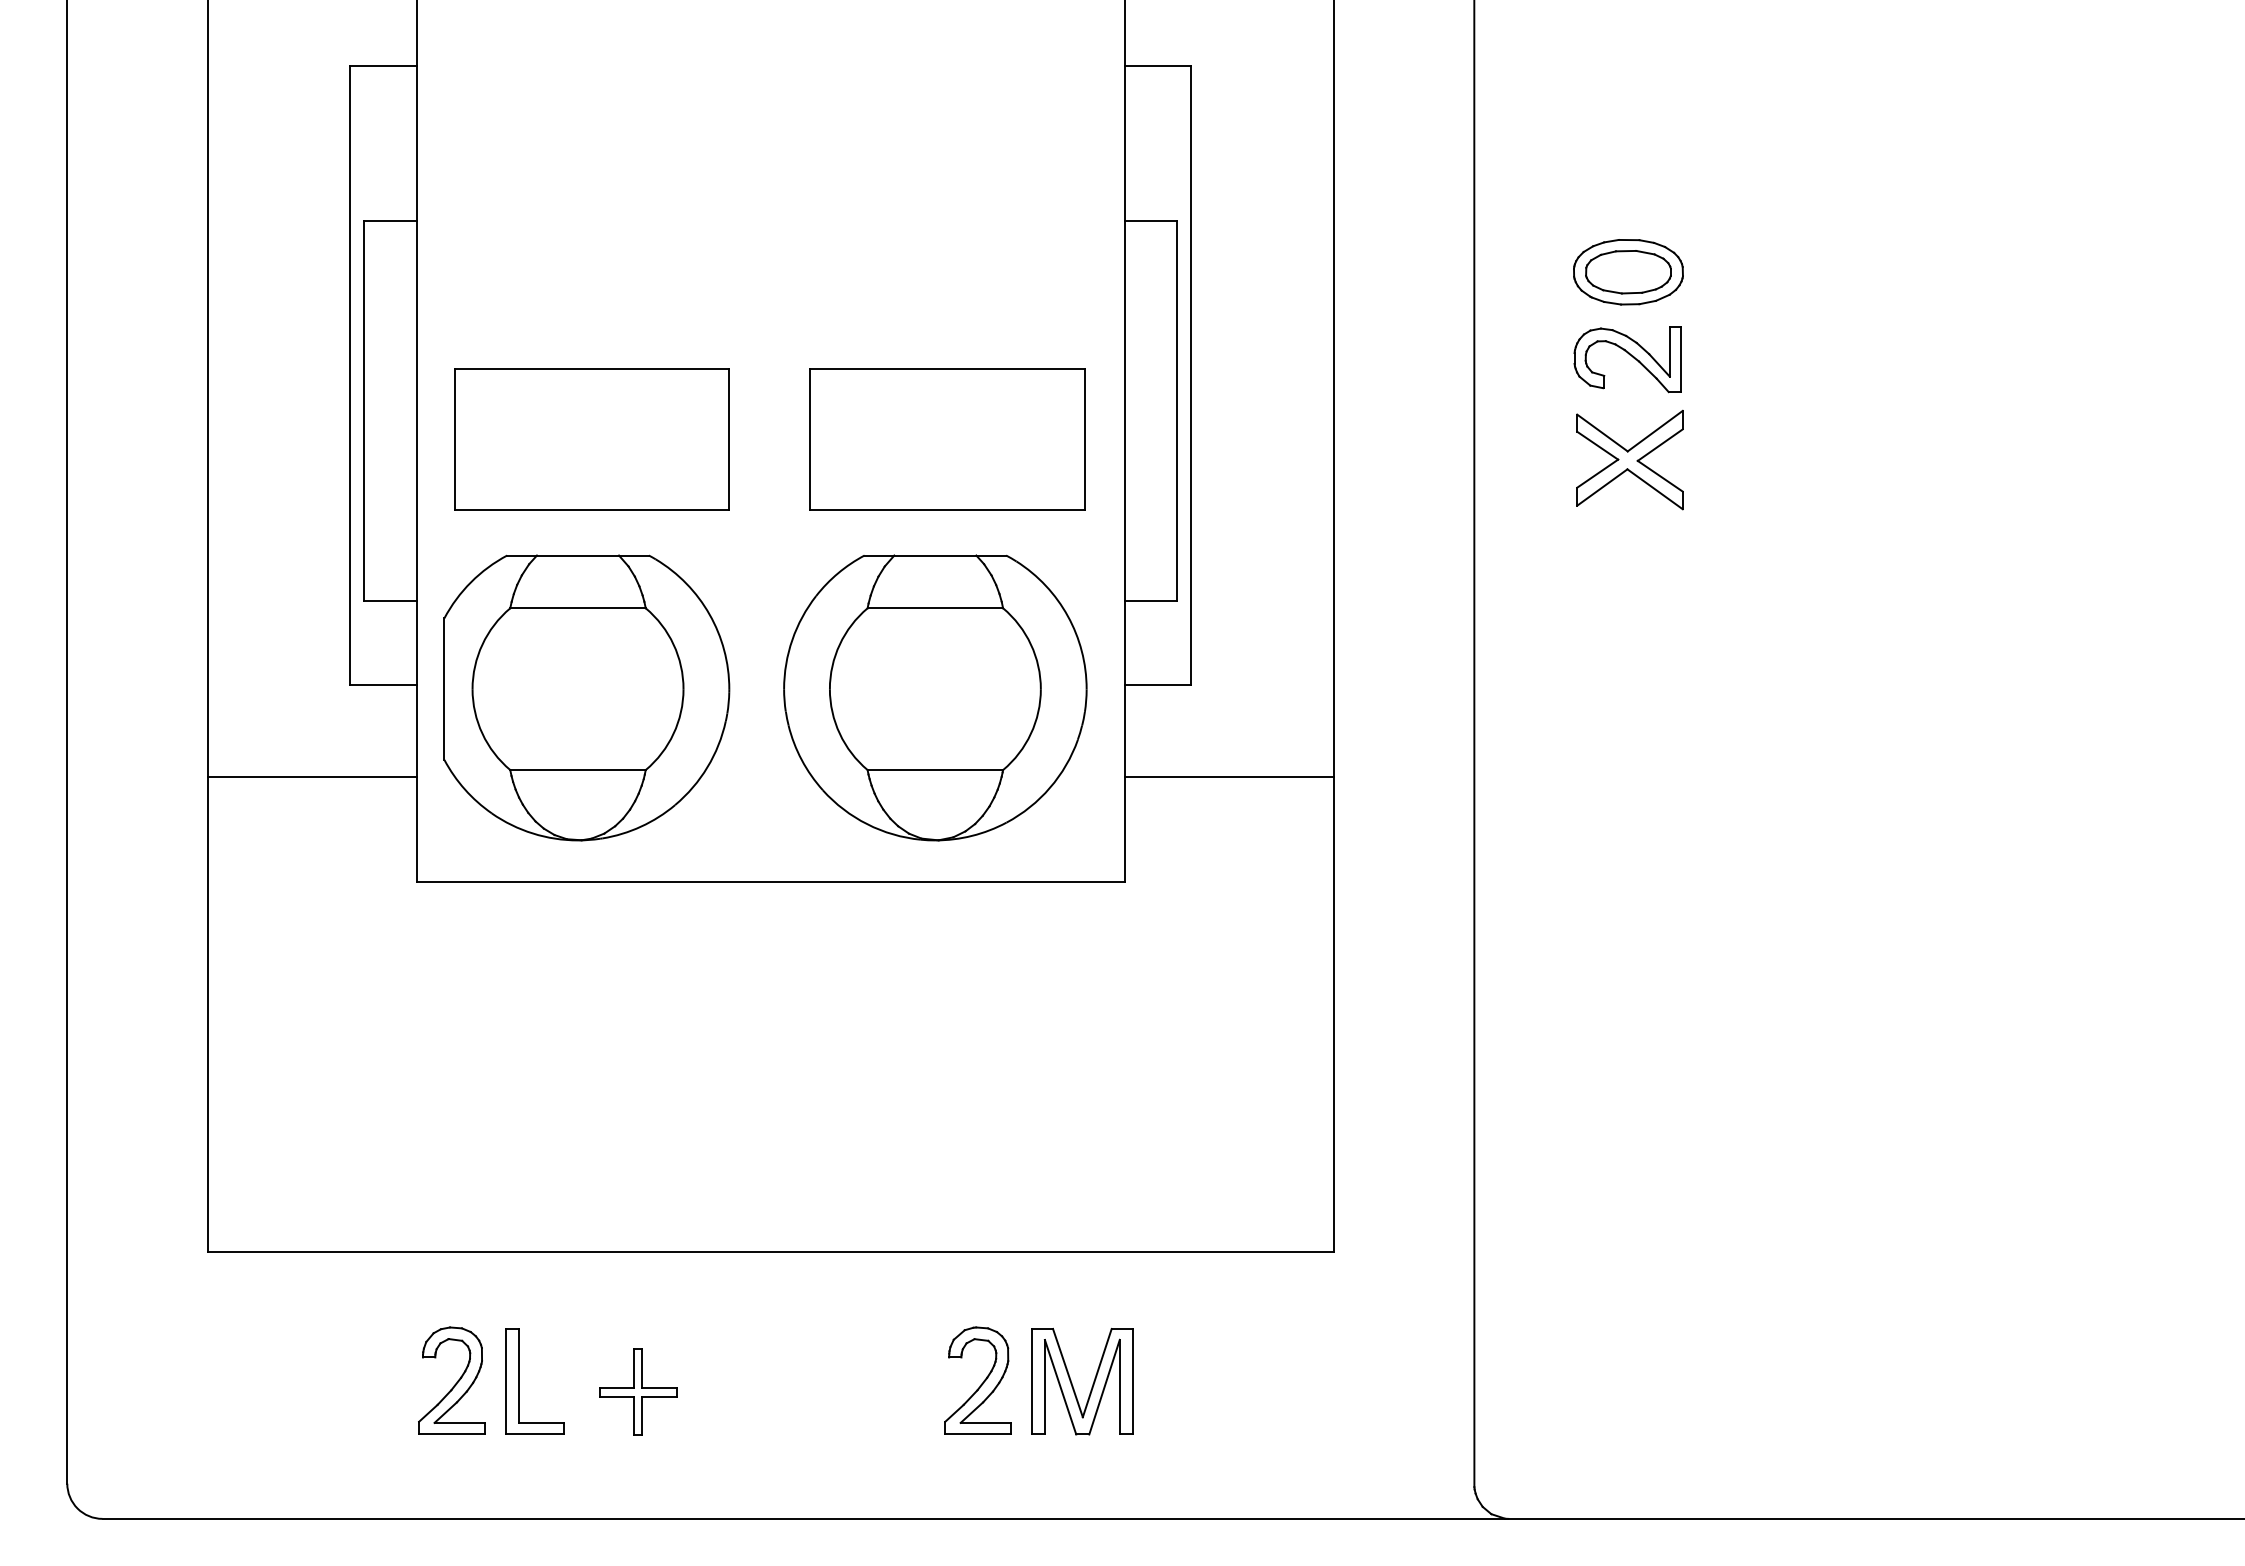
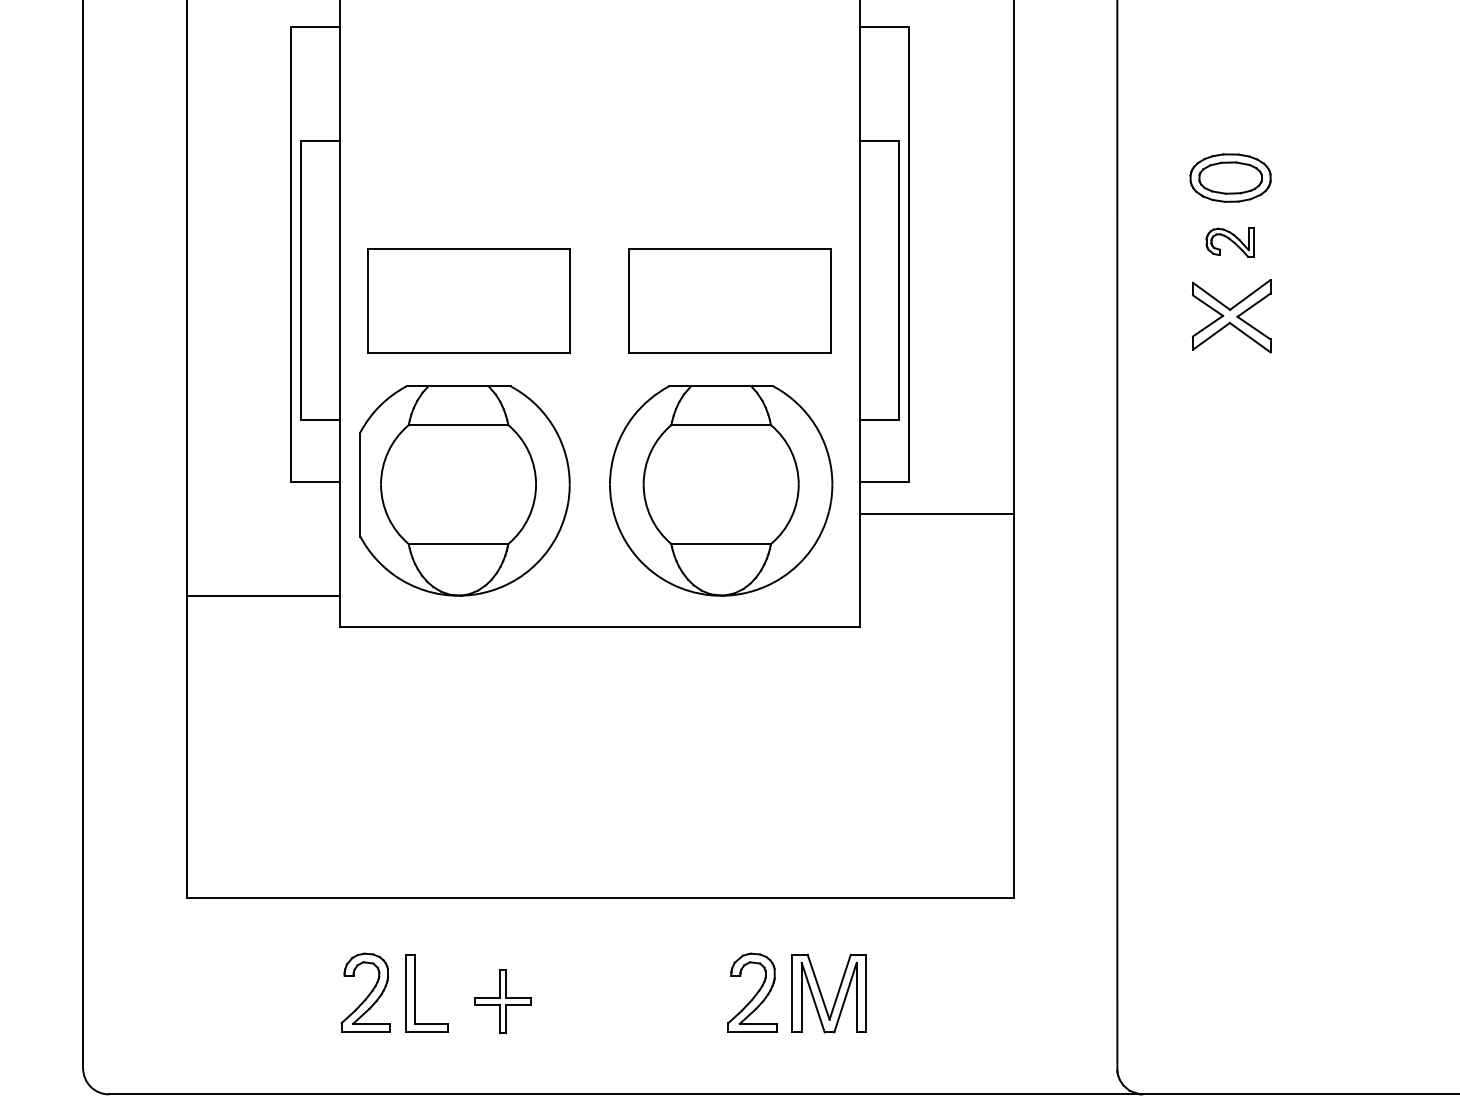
part: (1627, 359) -> (1229, 242), size x0.6
line: (312, 776) -> (263, 595), moved
line: (1228, 776) -> (936, 514), moved

